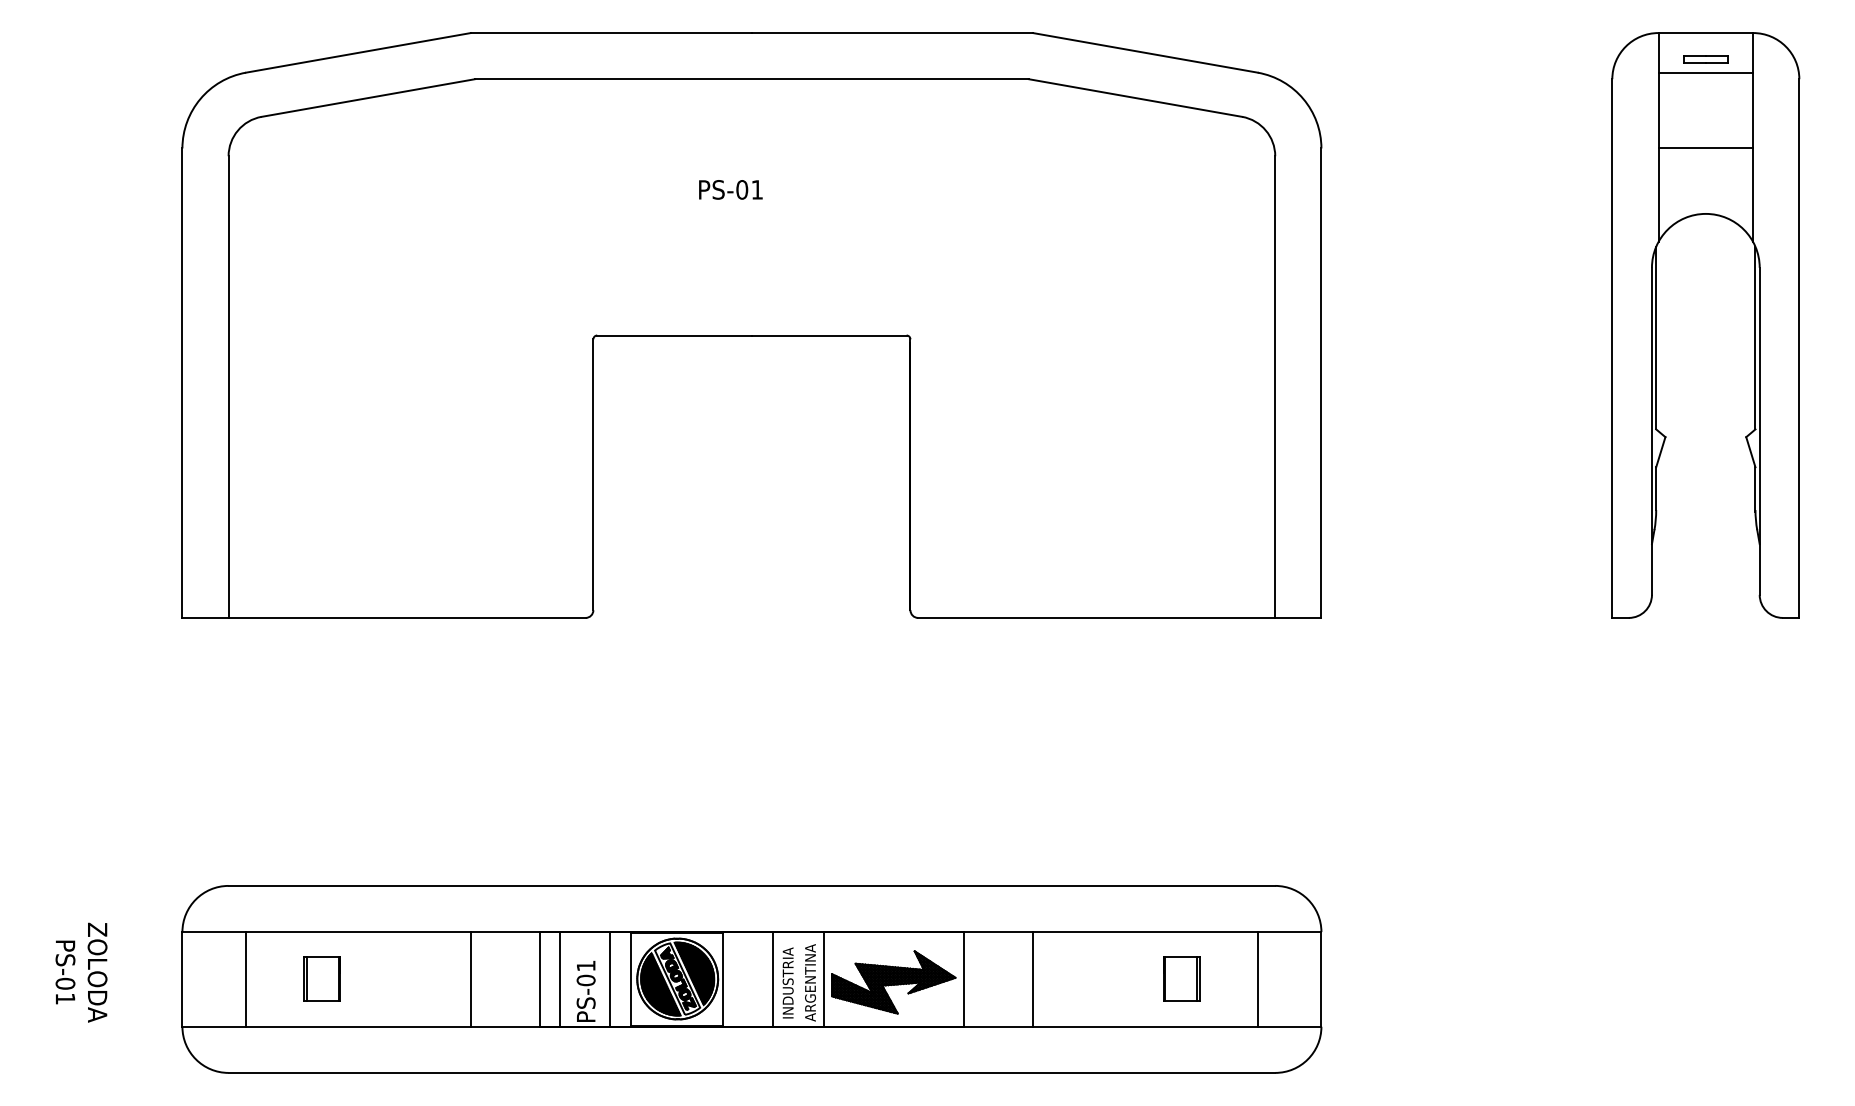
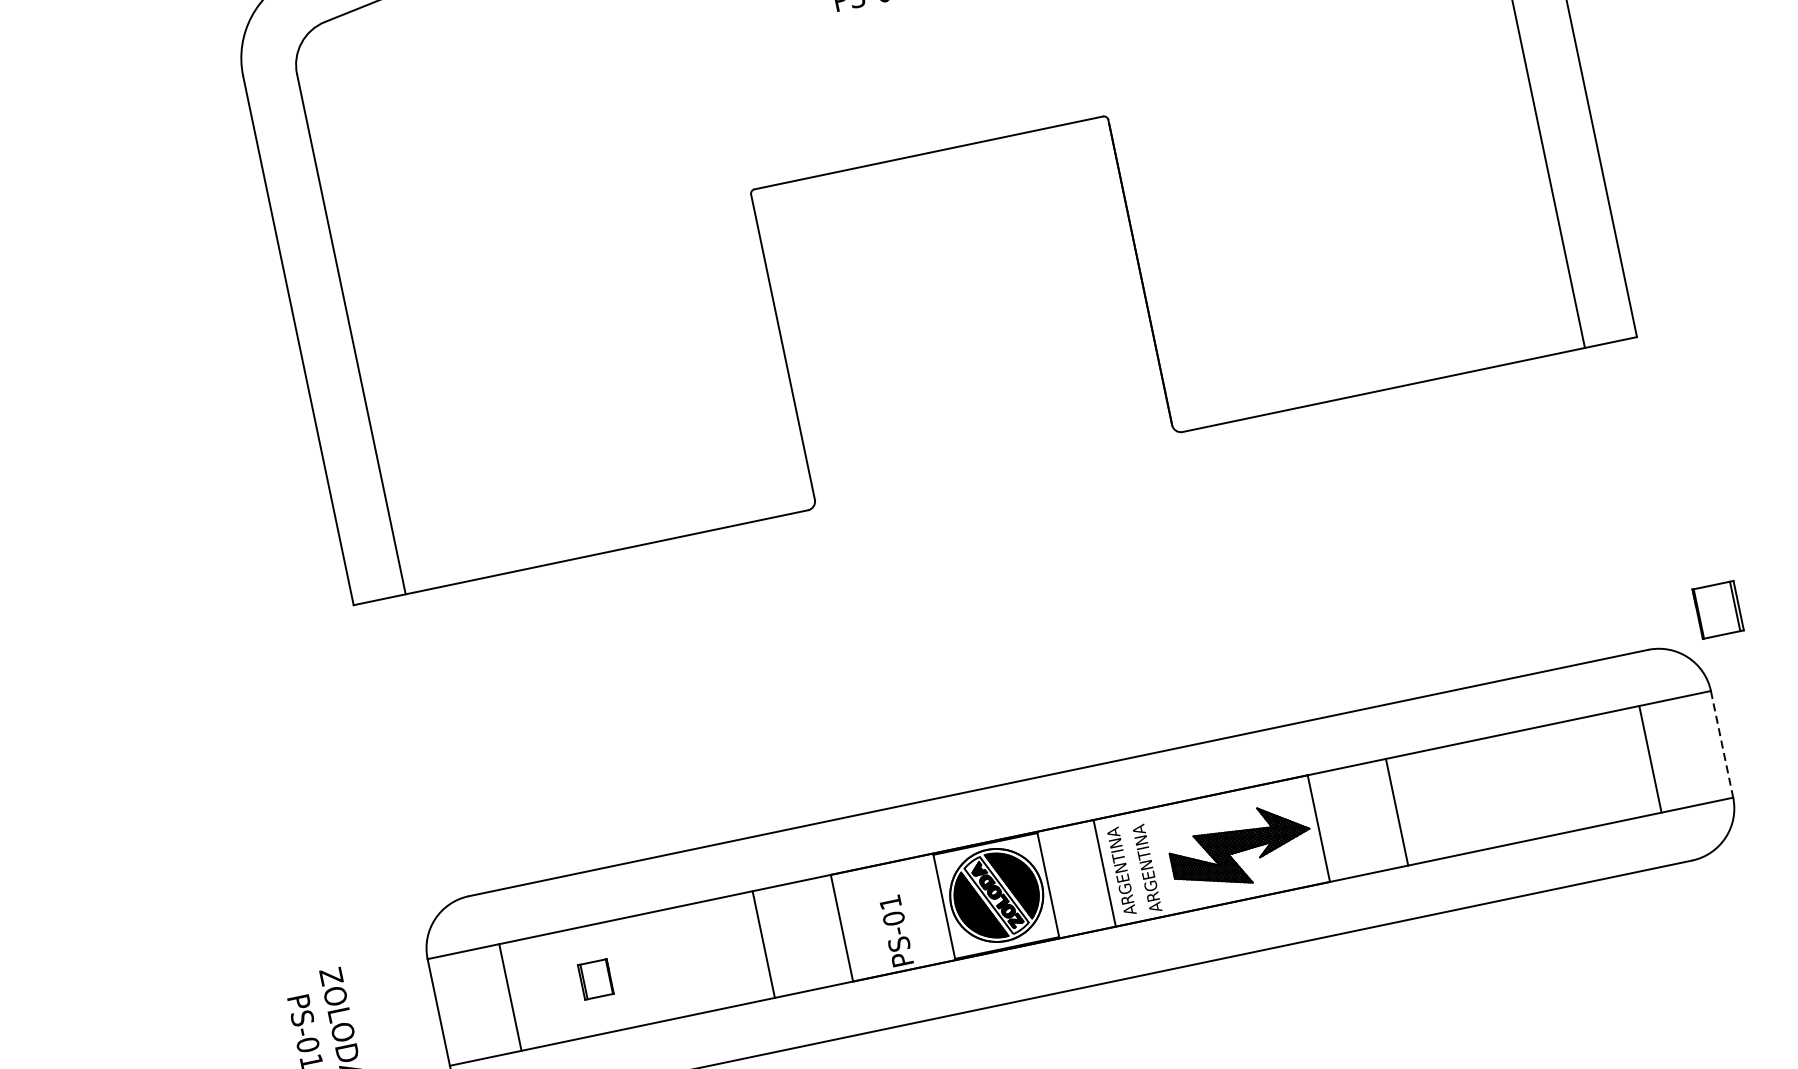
part: (321, 978) -> (595, 978), size x0.7
part: (1181, 978) -> (1717, 609), moved
line: (559, 979) -> (863, 923), removed
line: (609, 979) -> (919, 912), removed
line: (823, 979) -> (1161, 861), removed
line: (1321, 979) -> (1722, 744), solid -> dashed
text: (787, 980) -> (1120, 871), INDUSTRIA -> ARGENTINA

